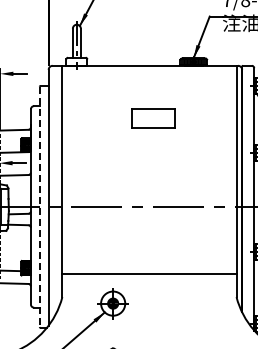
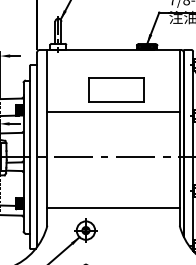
part: (153, 118) -> (116, 89), size x1.67
line: (149, 148) -> (113, 112), added
line: (39, 207) -> (30, 157), dashed -> solid

